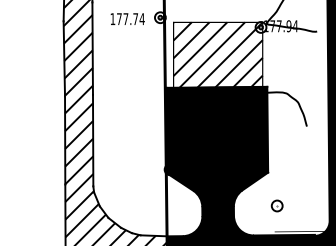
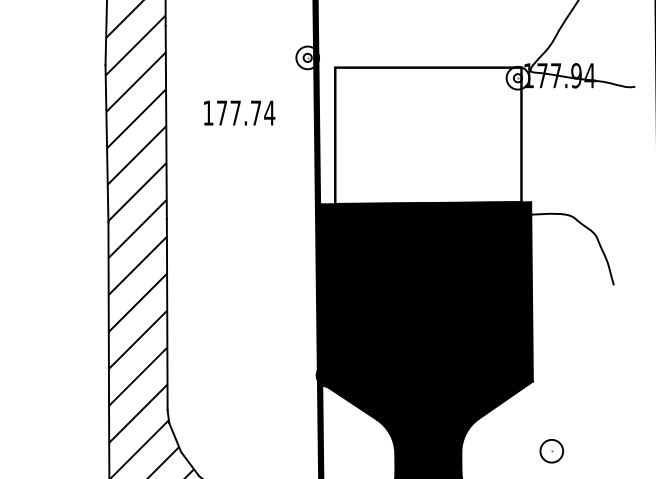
text: (127, 18) -> (238, 111), moved
hatch: (217, 54) -> (427, 134), removed

